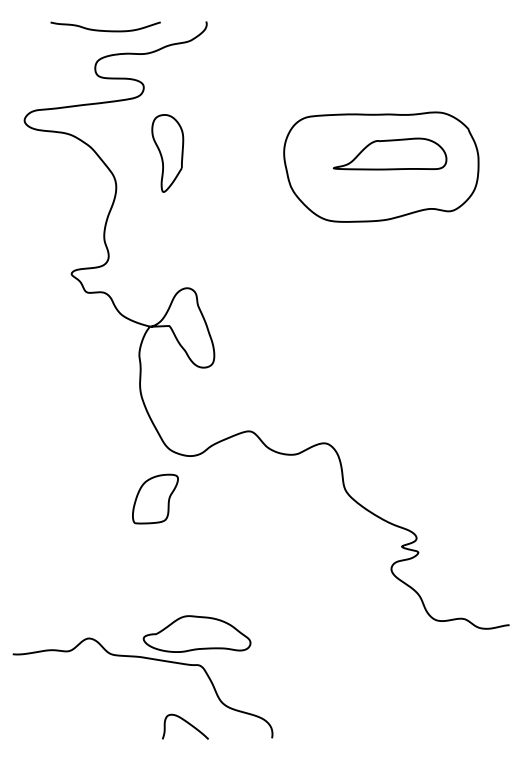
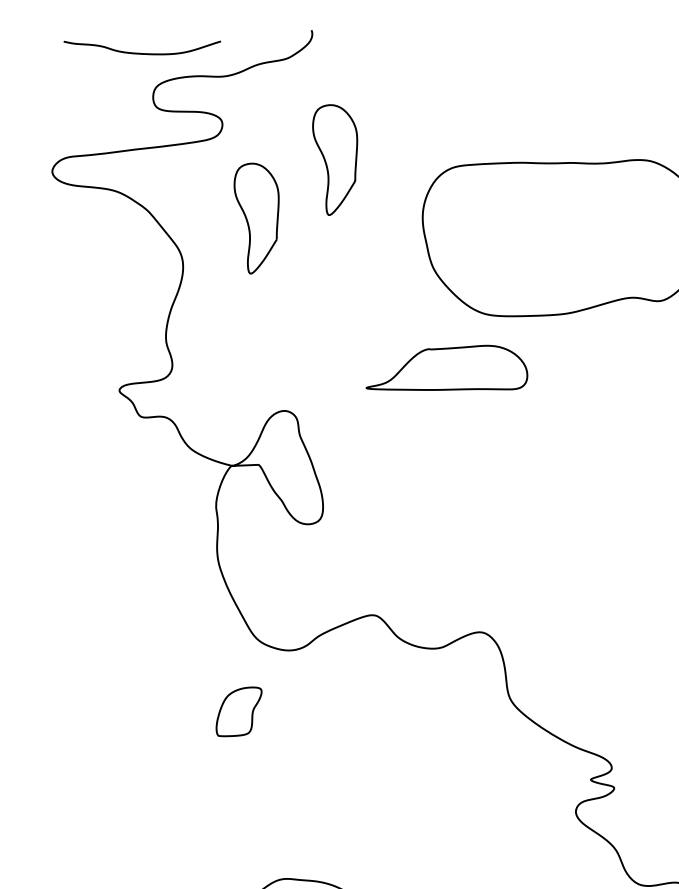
curve: (105, 30) -> (142, 53), moved
part: (222, 112) -> (334, 160), added
part: (390, 153) -> (447, 367), moved
part: (155, 498) -> (239, 711), size x0.7

